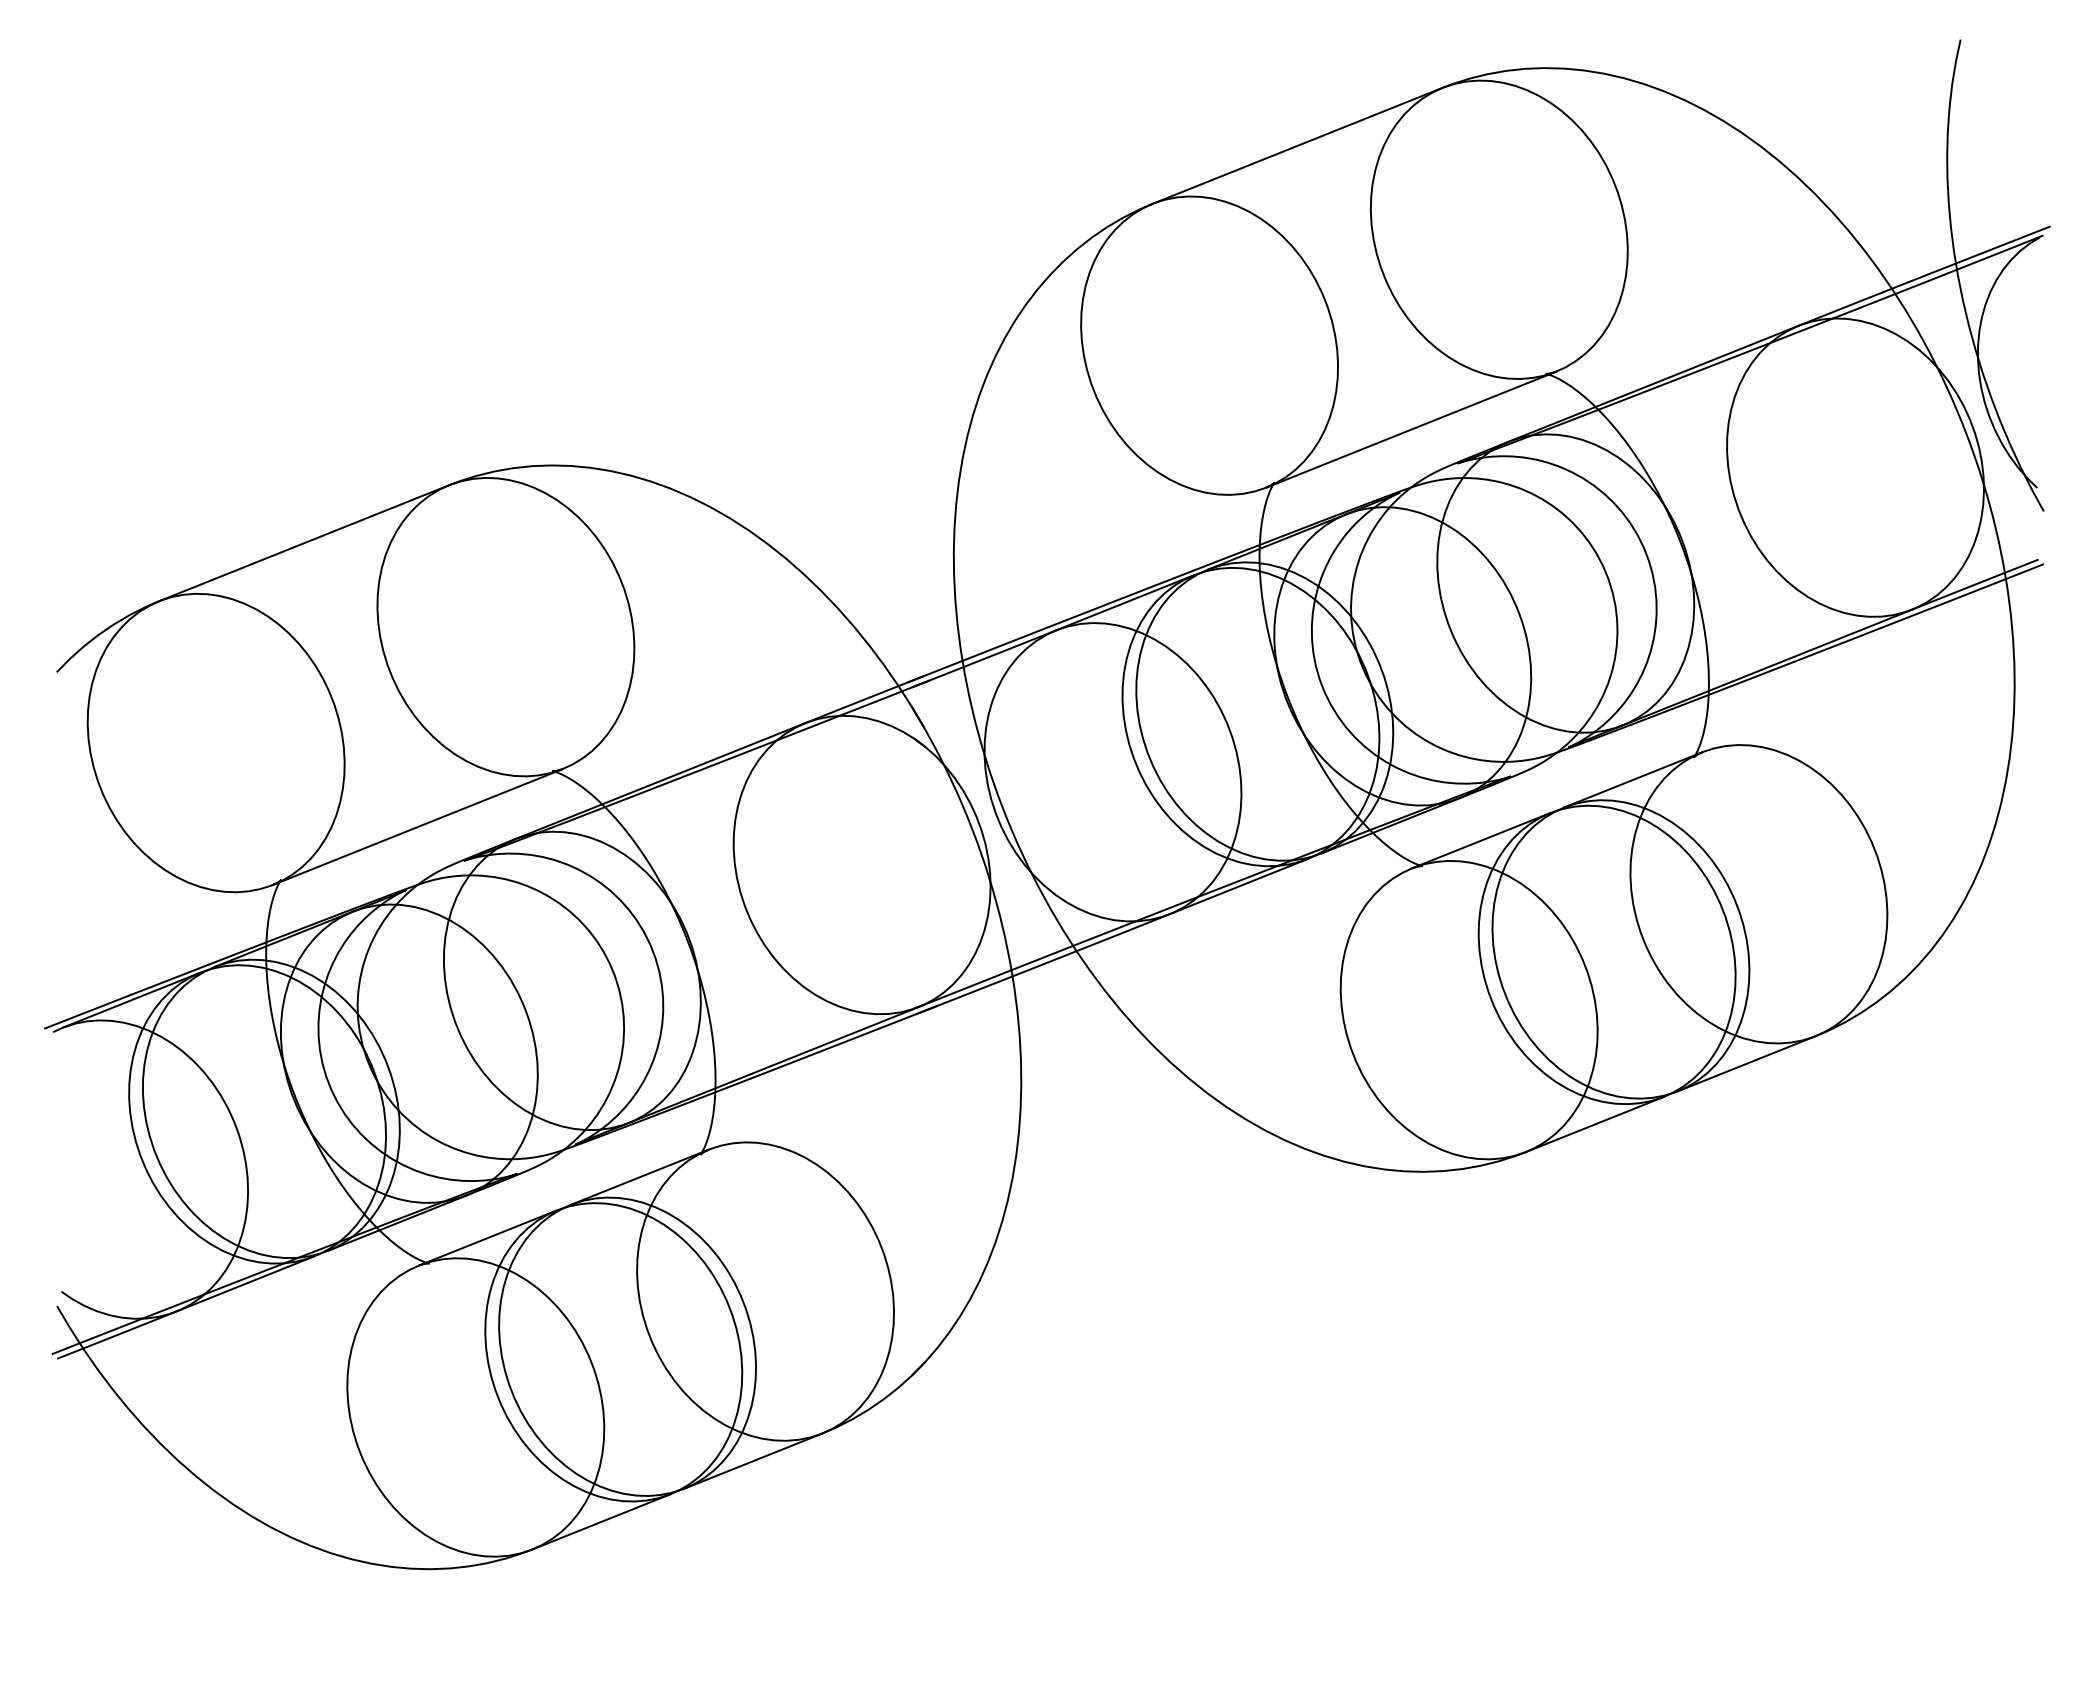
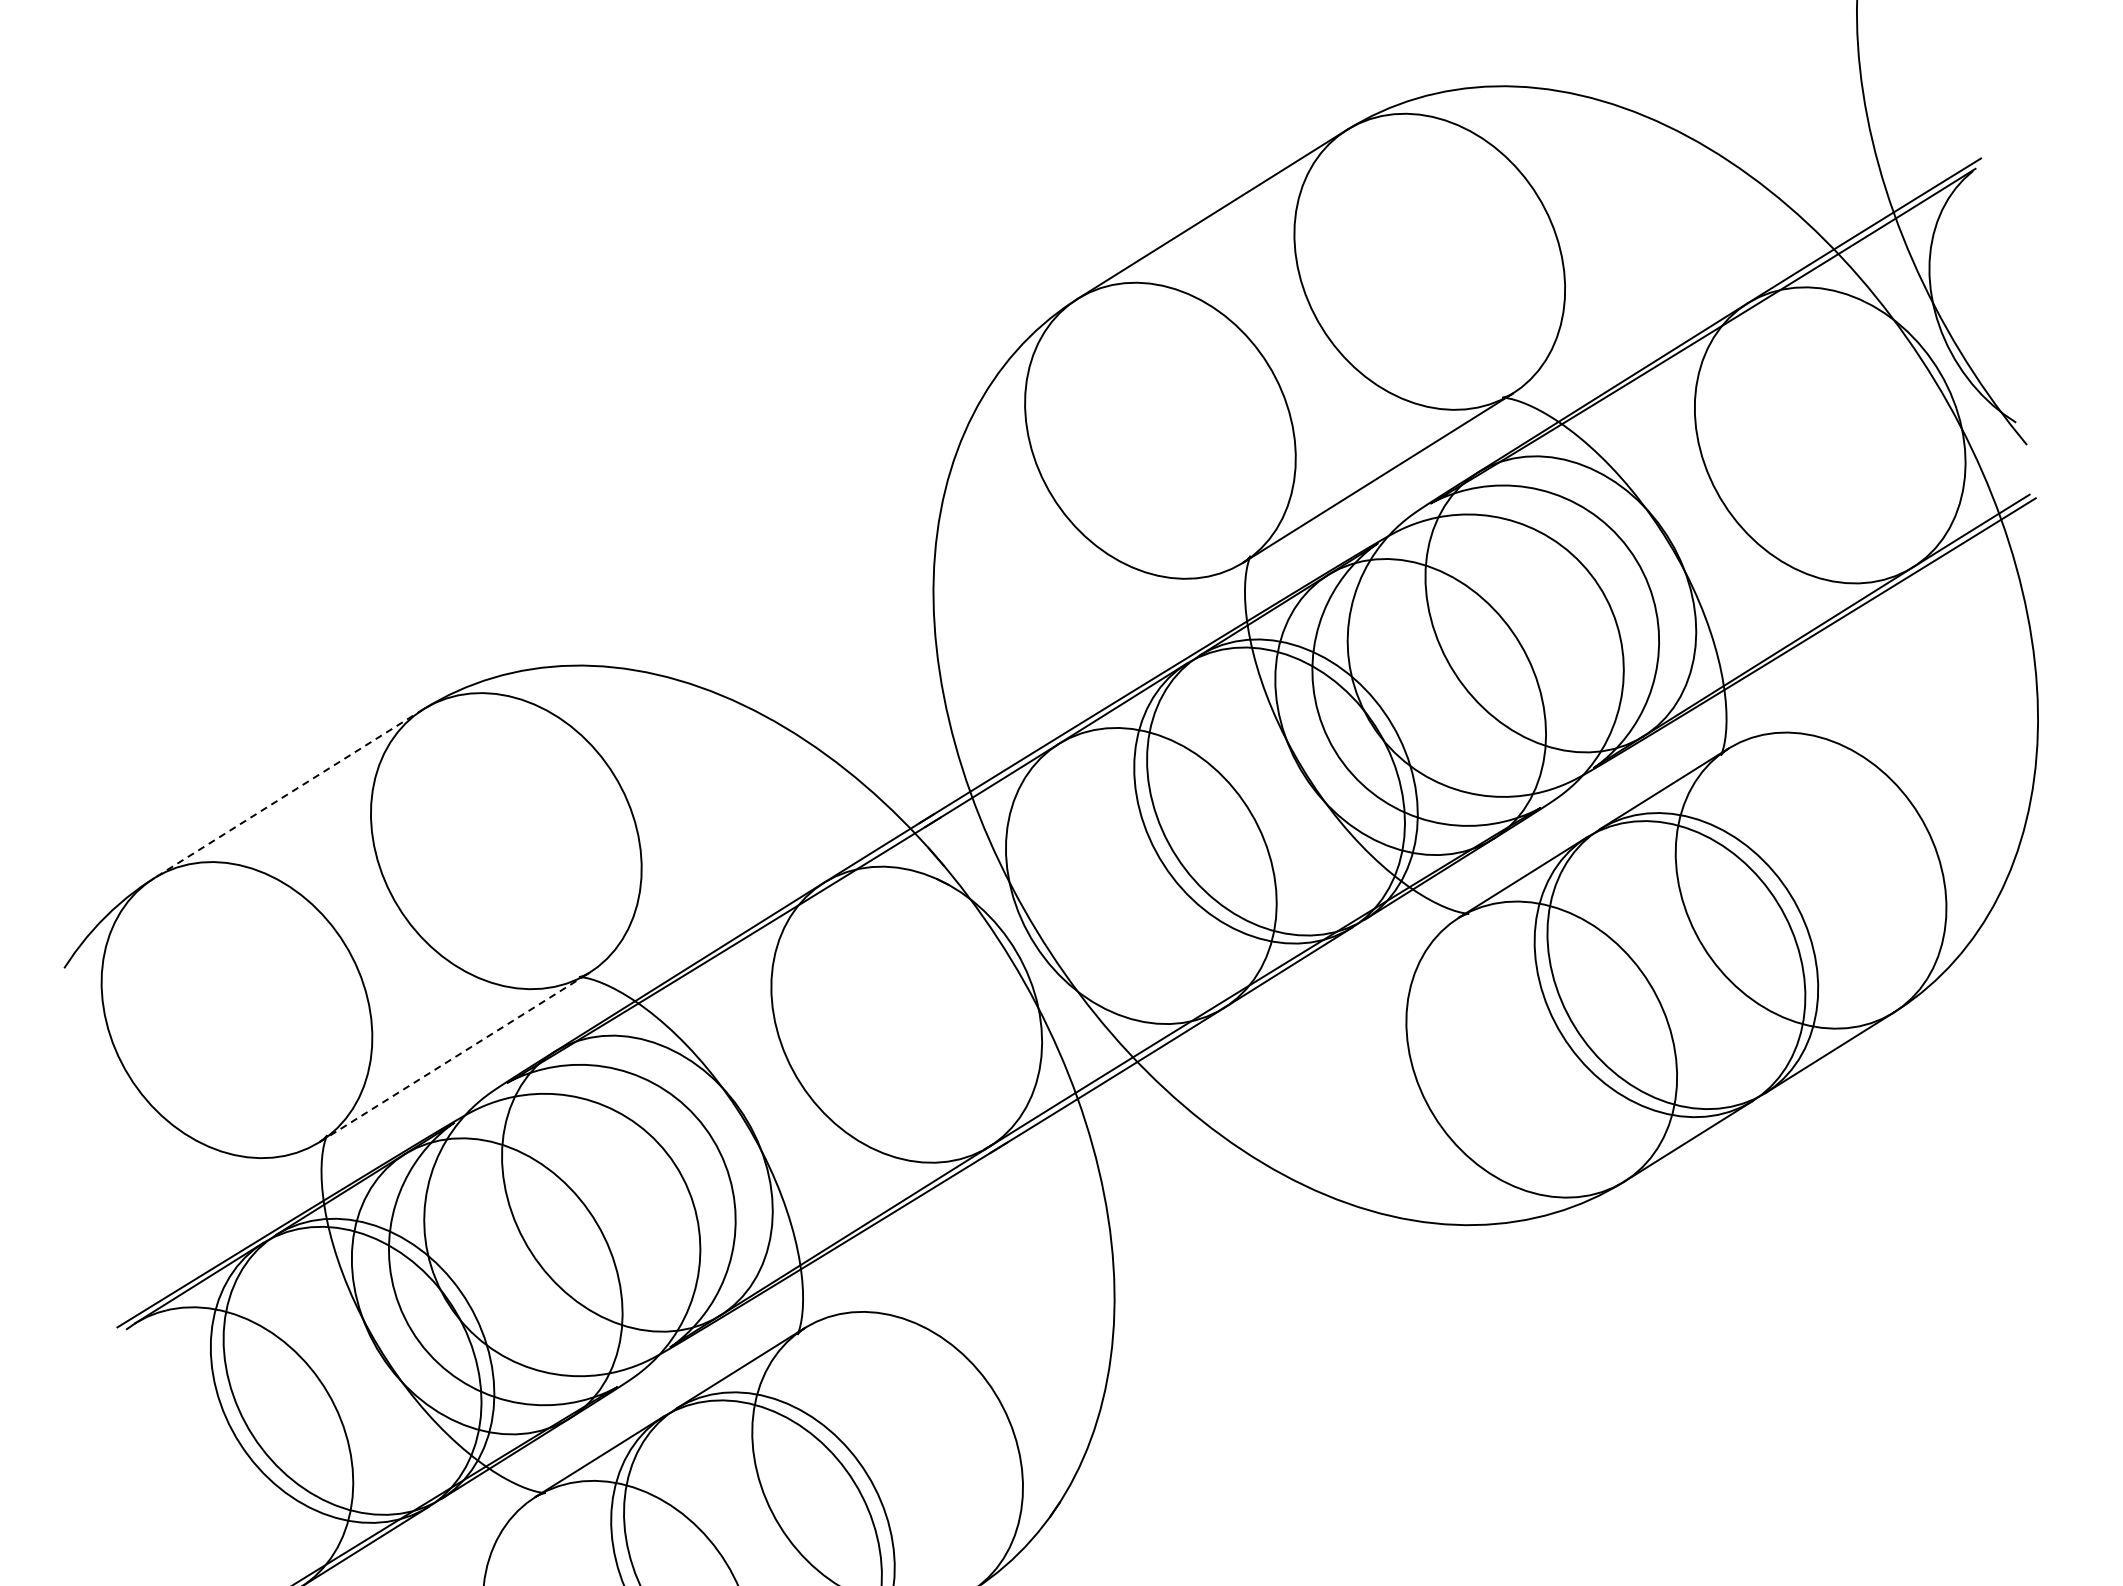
line: (303, 543) -> (288, 794), solid -> dashed
line: (418, 826) -> (454, 1056), solid -> dashed

